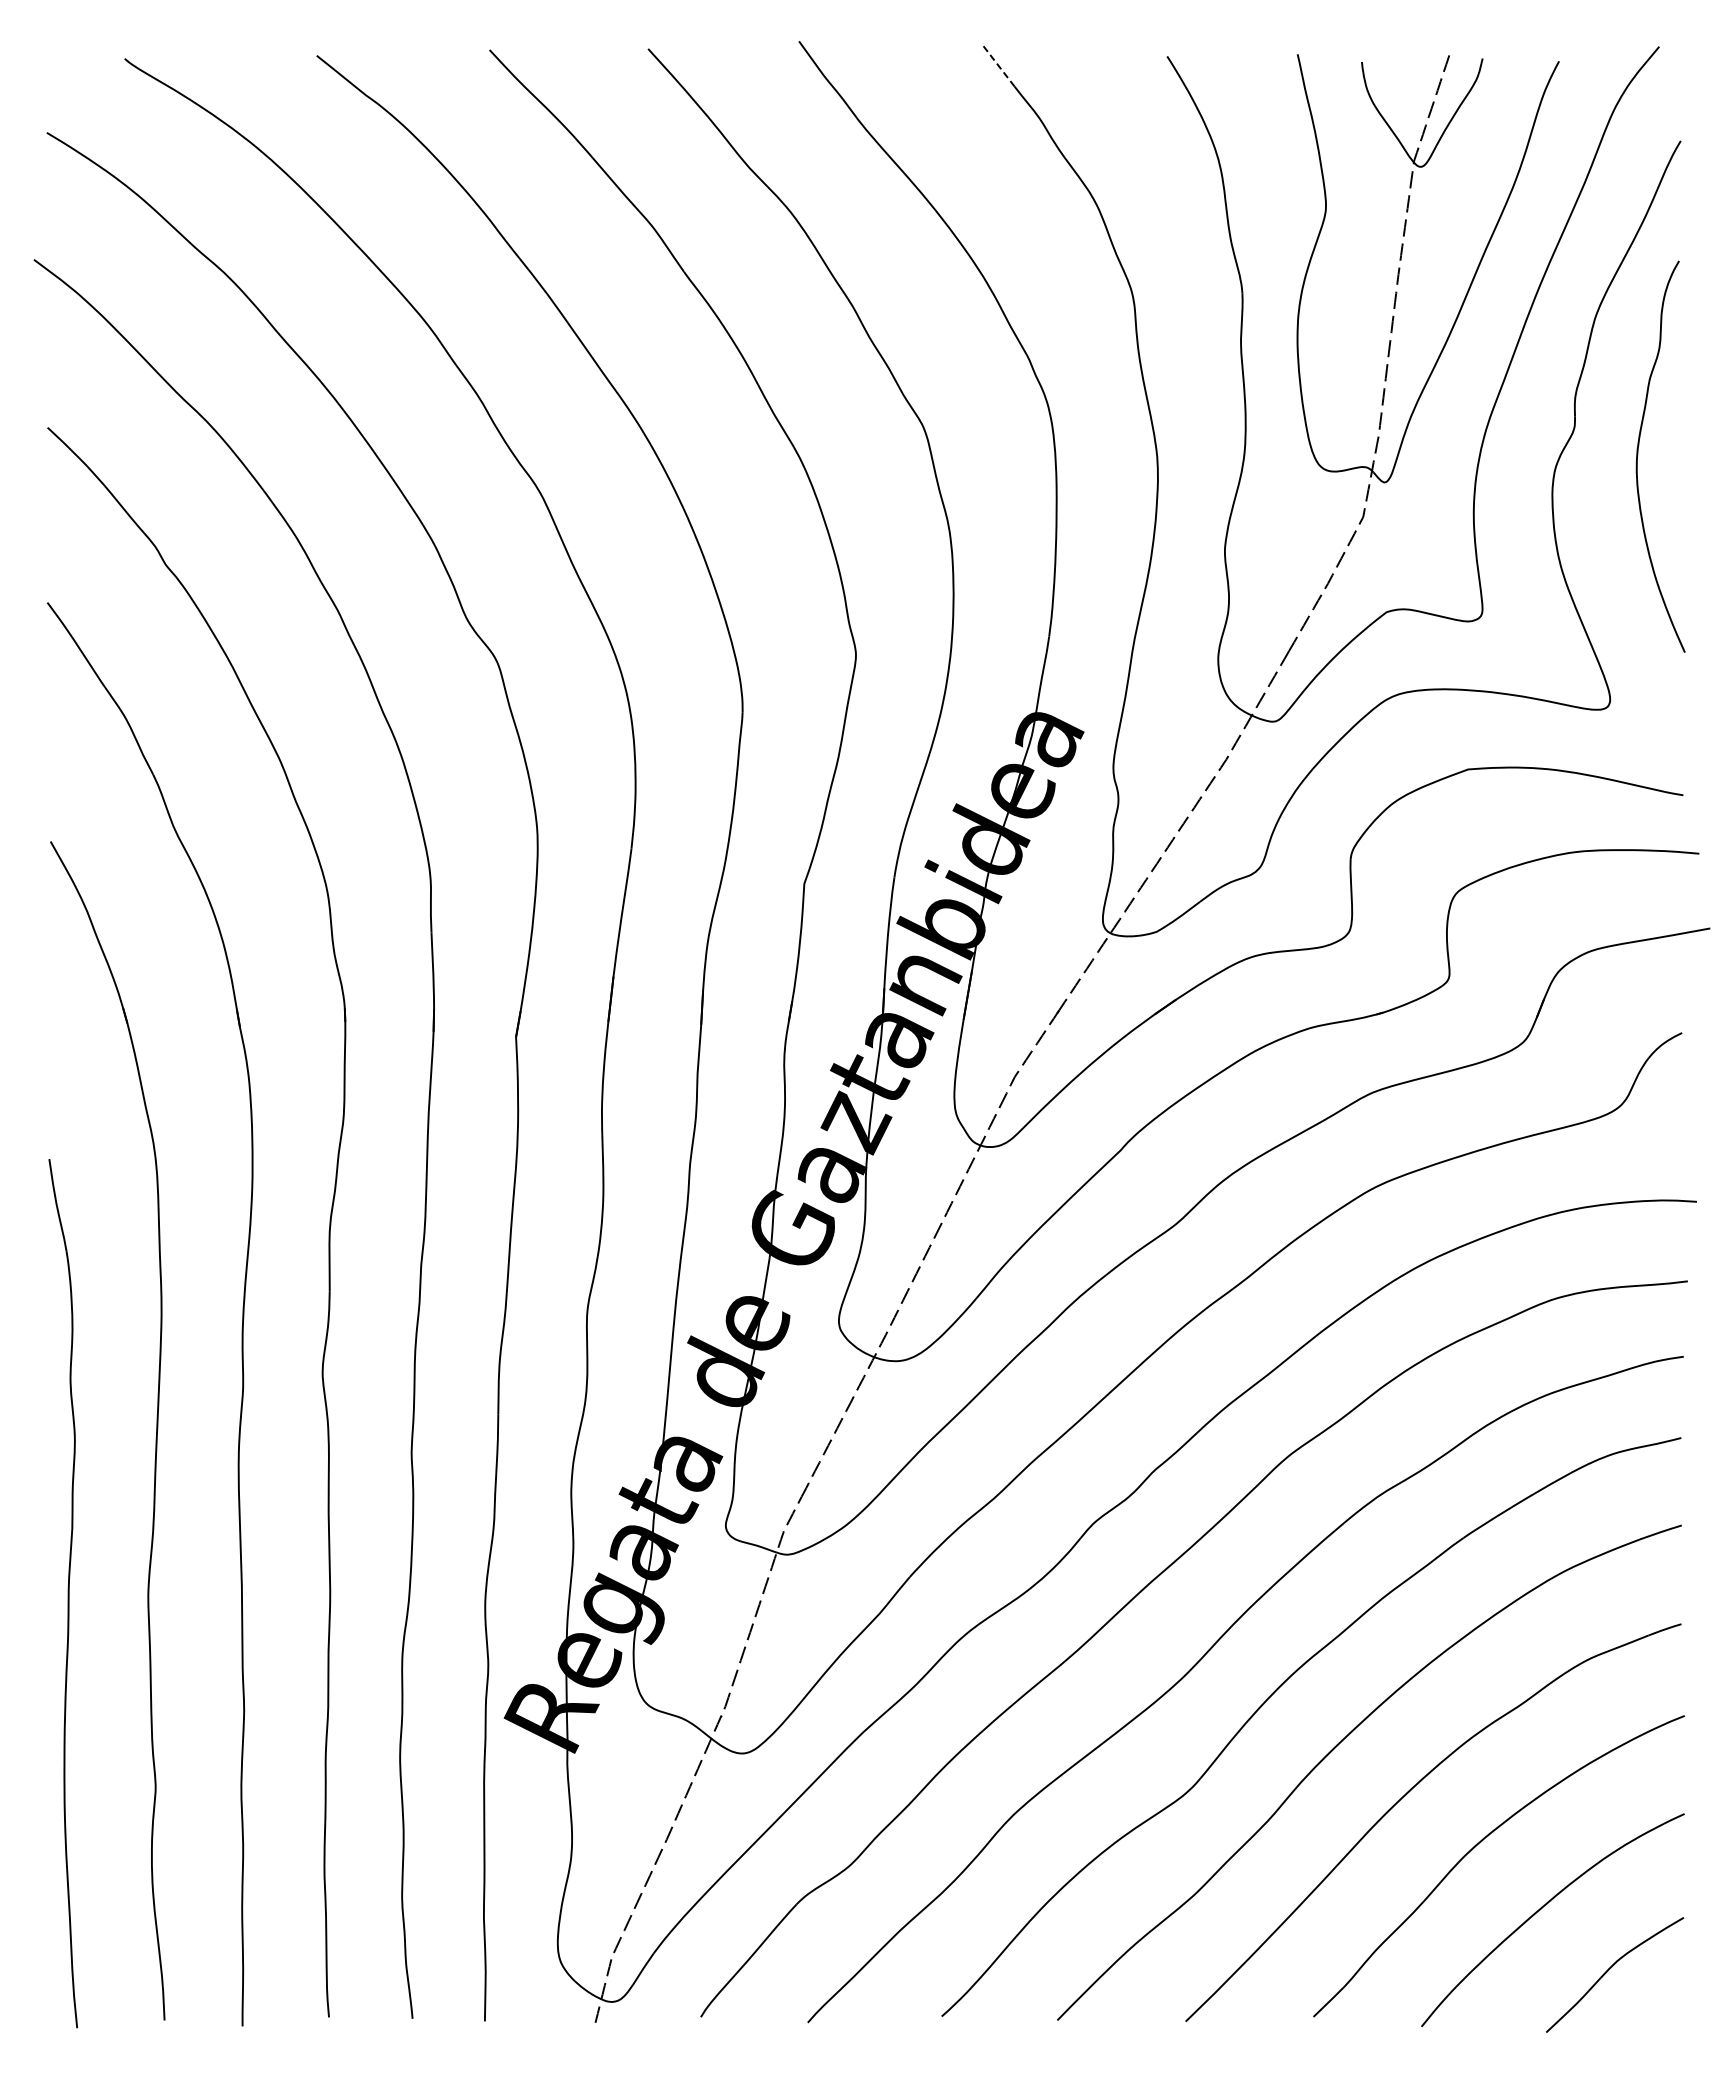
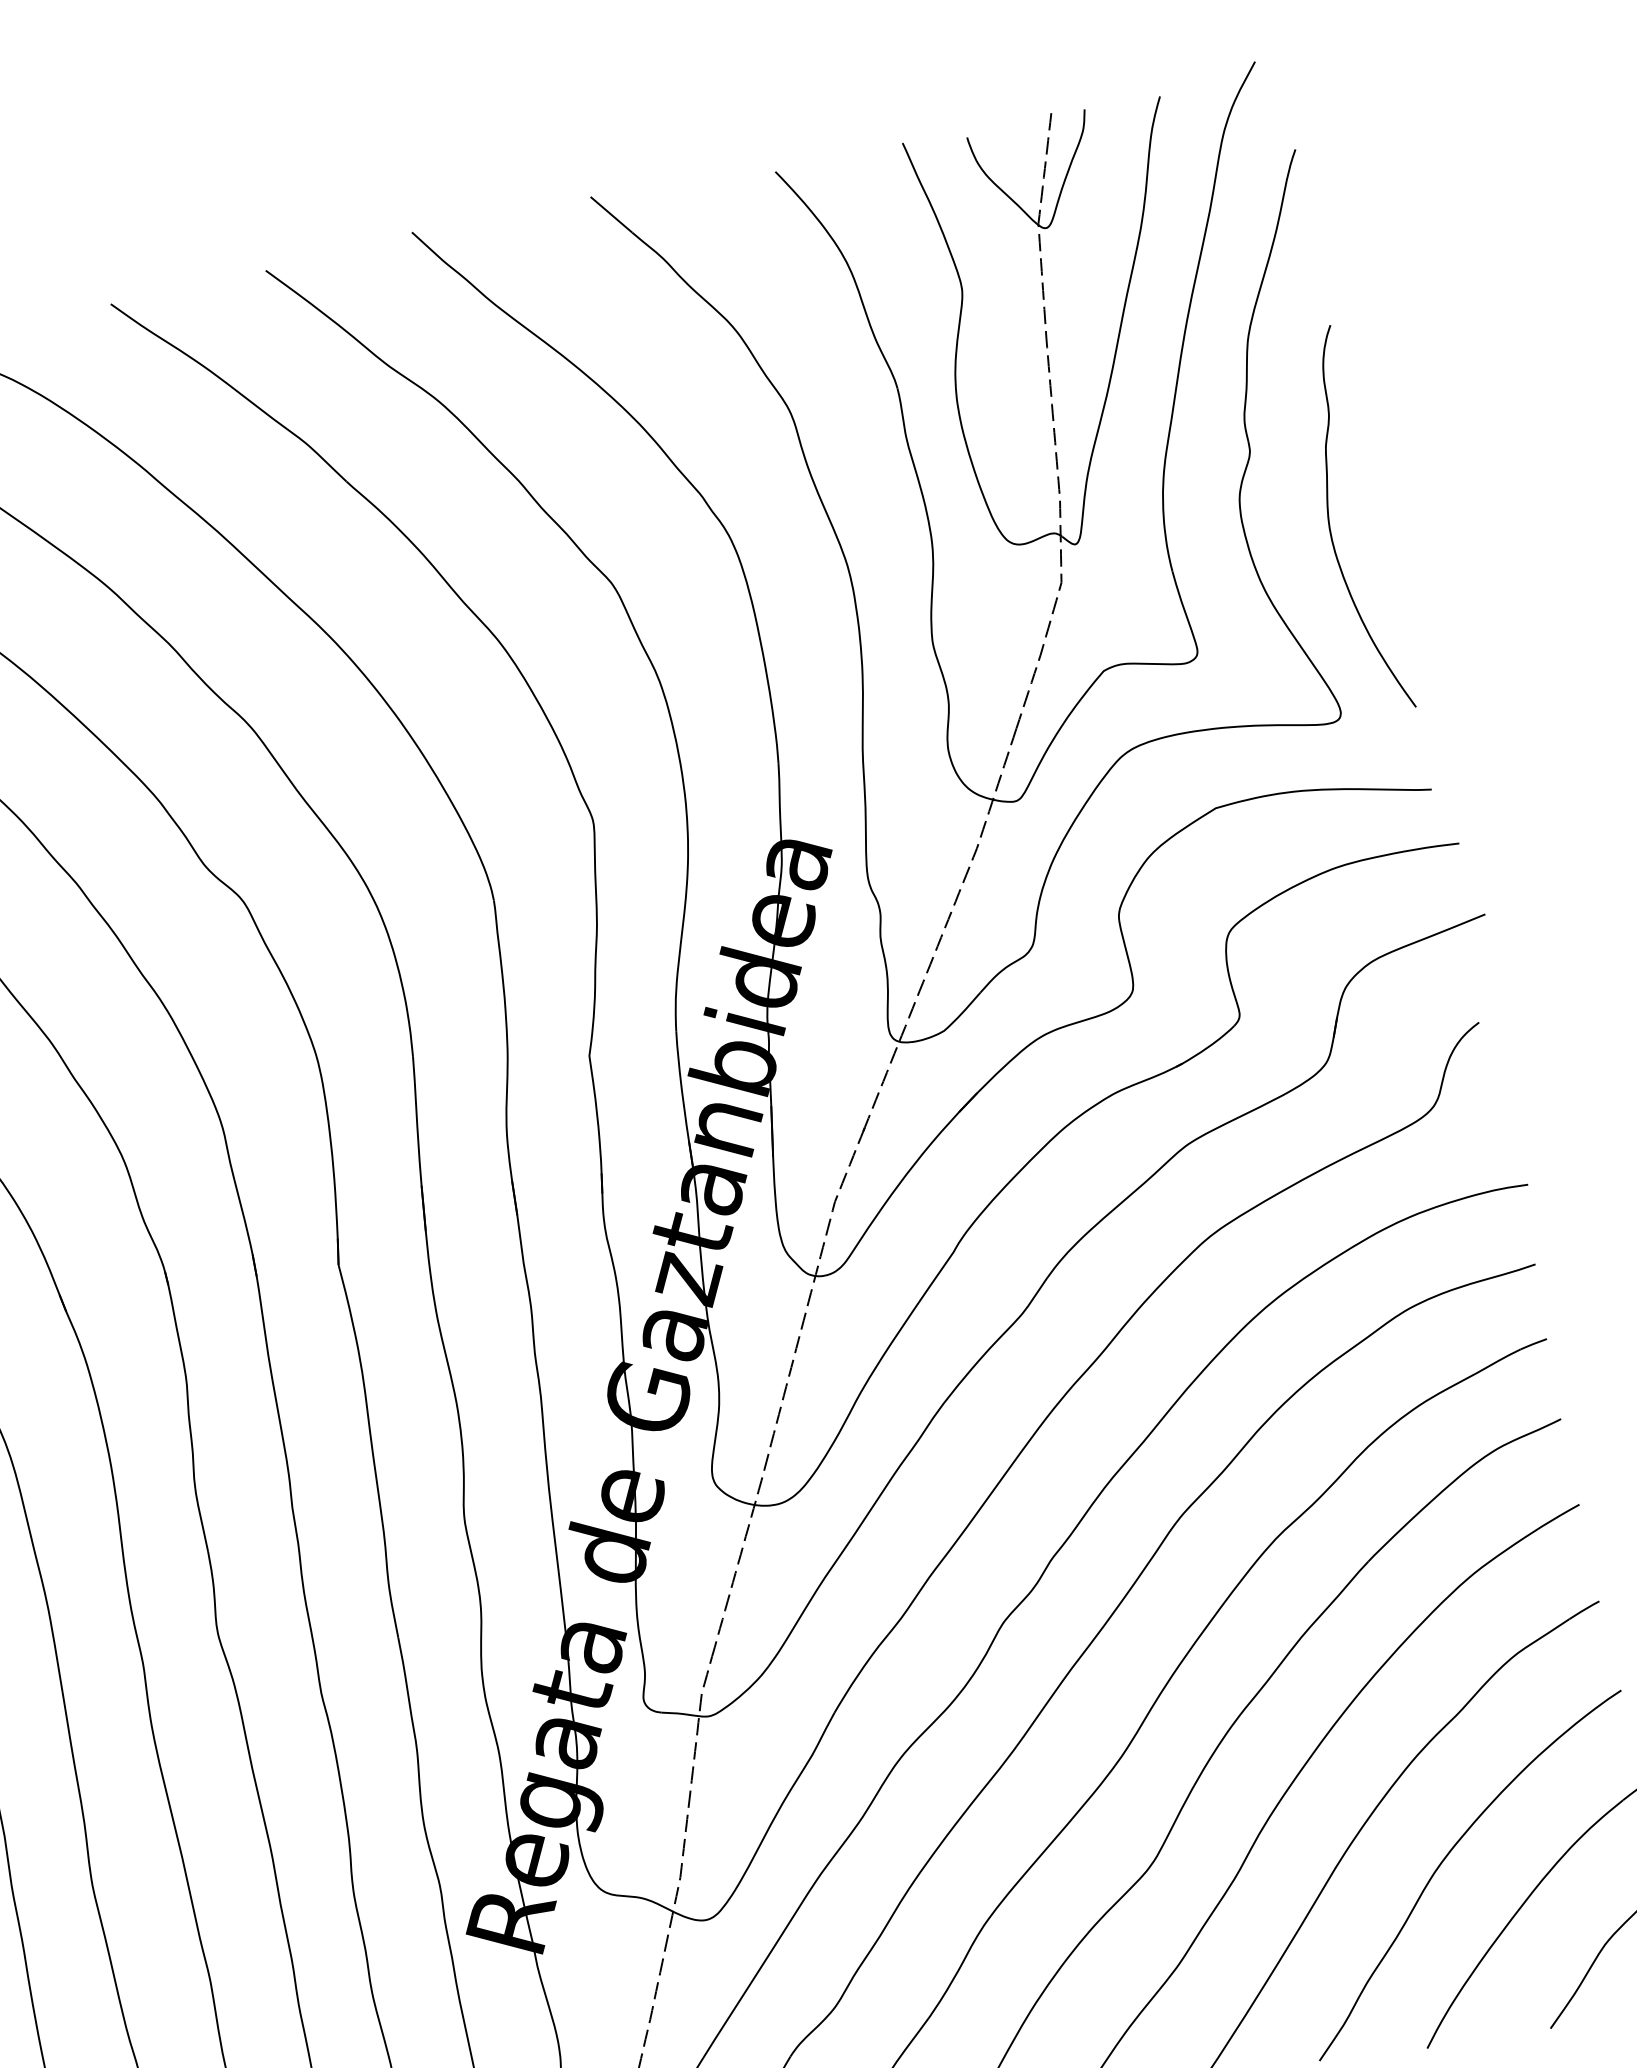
line: (997, 64) -> (610, 214), dashed -> solid
curve: (1638, 455) -> (1330, 523), moved

